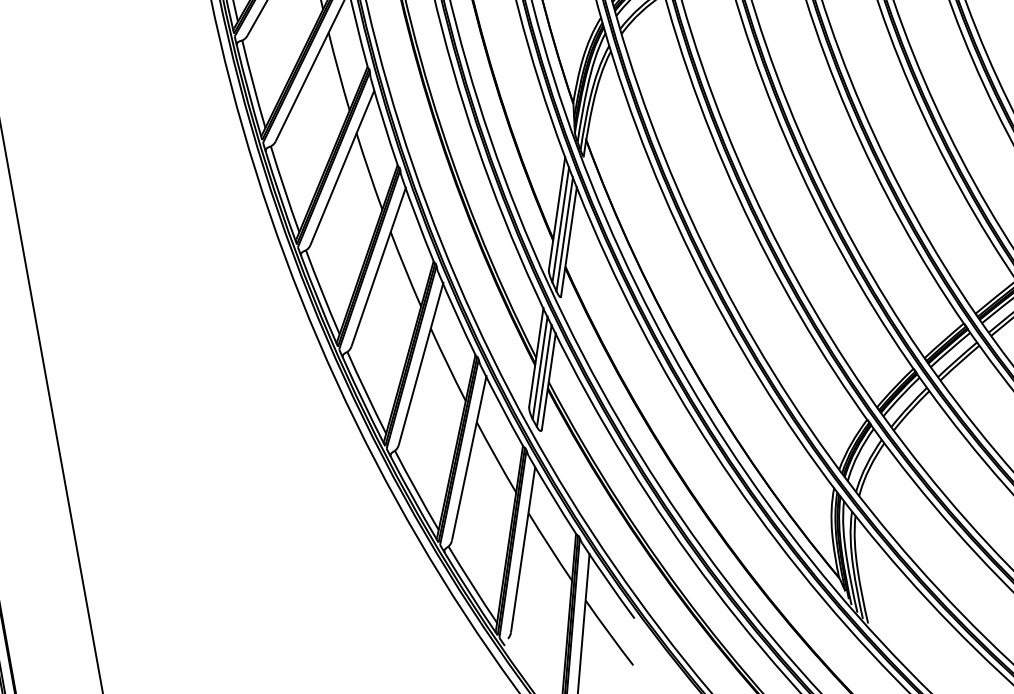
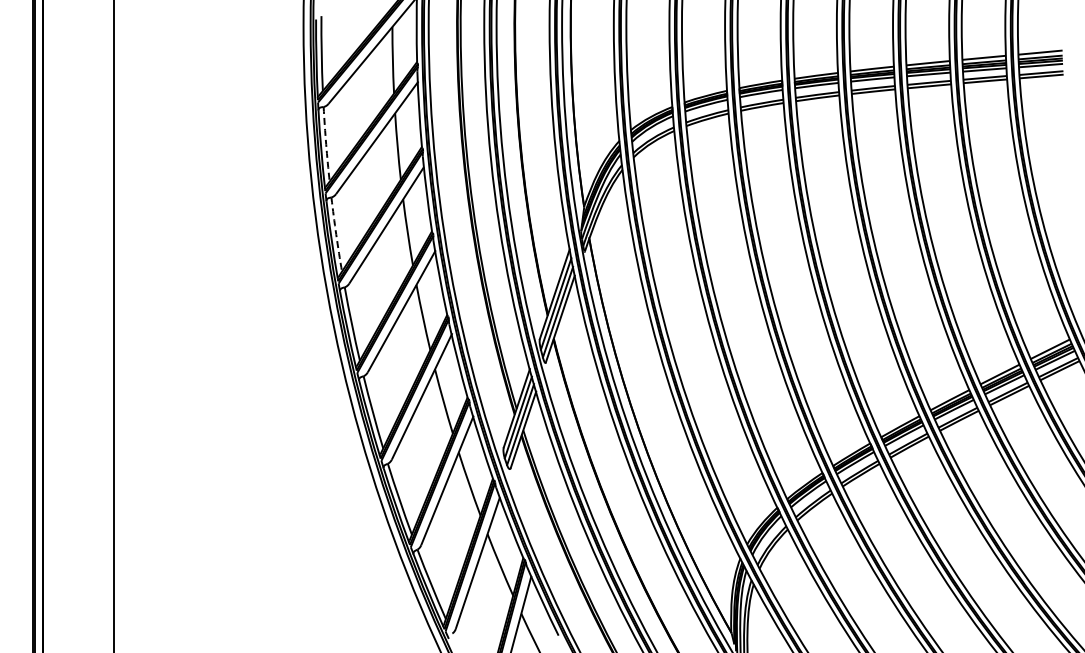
arc: (253, 84) -> (326, 144), solid -> dashed
arc: (284, 189) -> (336, 234), solid -> dashed

